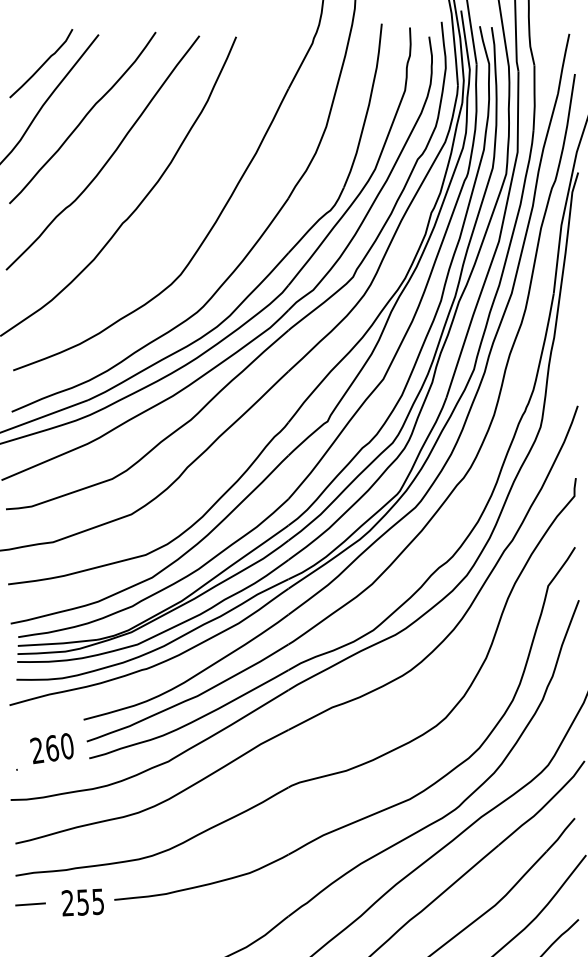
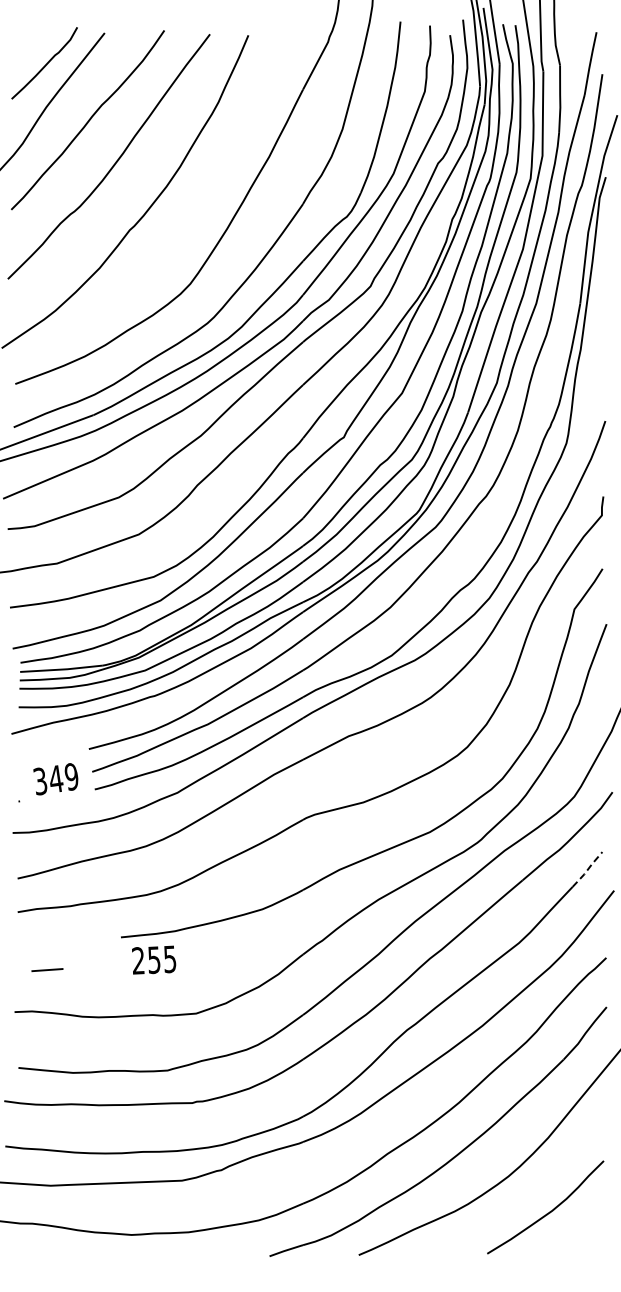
text: (51, 748) -> (55, 779), 260 -> 349
line: (560, 834) -> (587, 869), solid -> dashed
text: (83, 901) -> (154, 959), moved
line: (30, 904) -> (47, 970), moved

